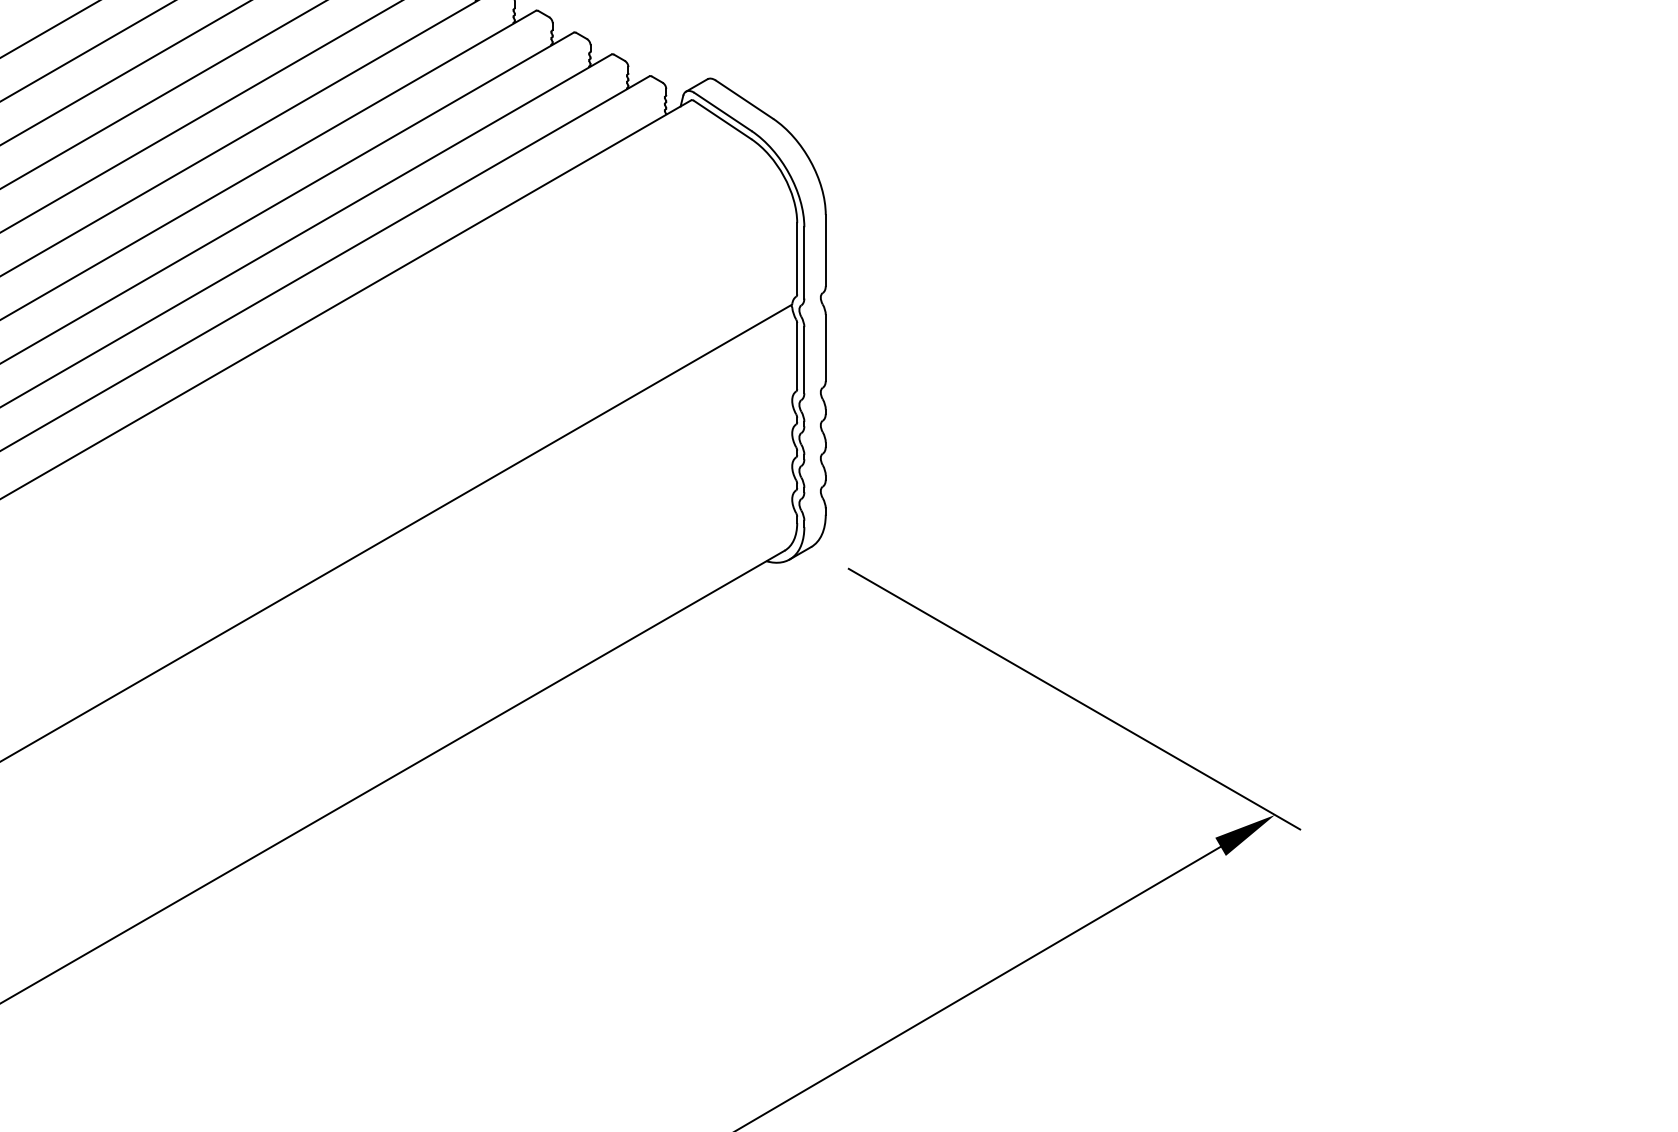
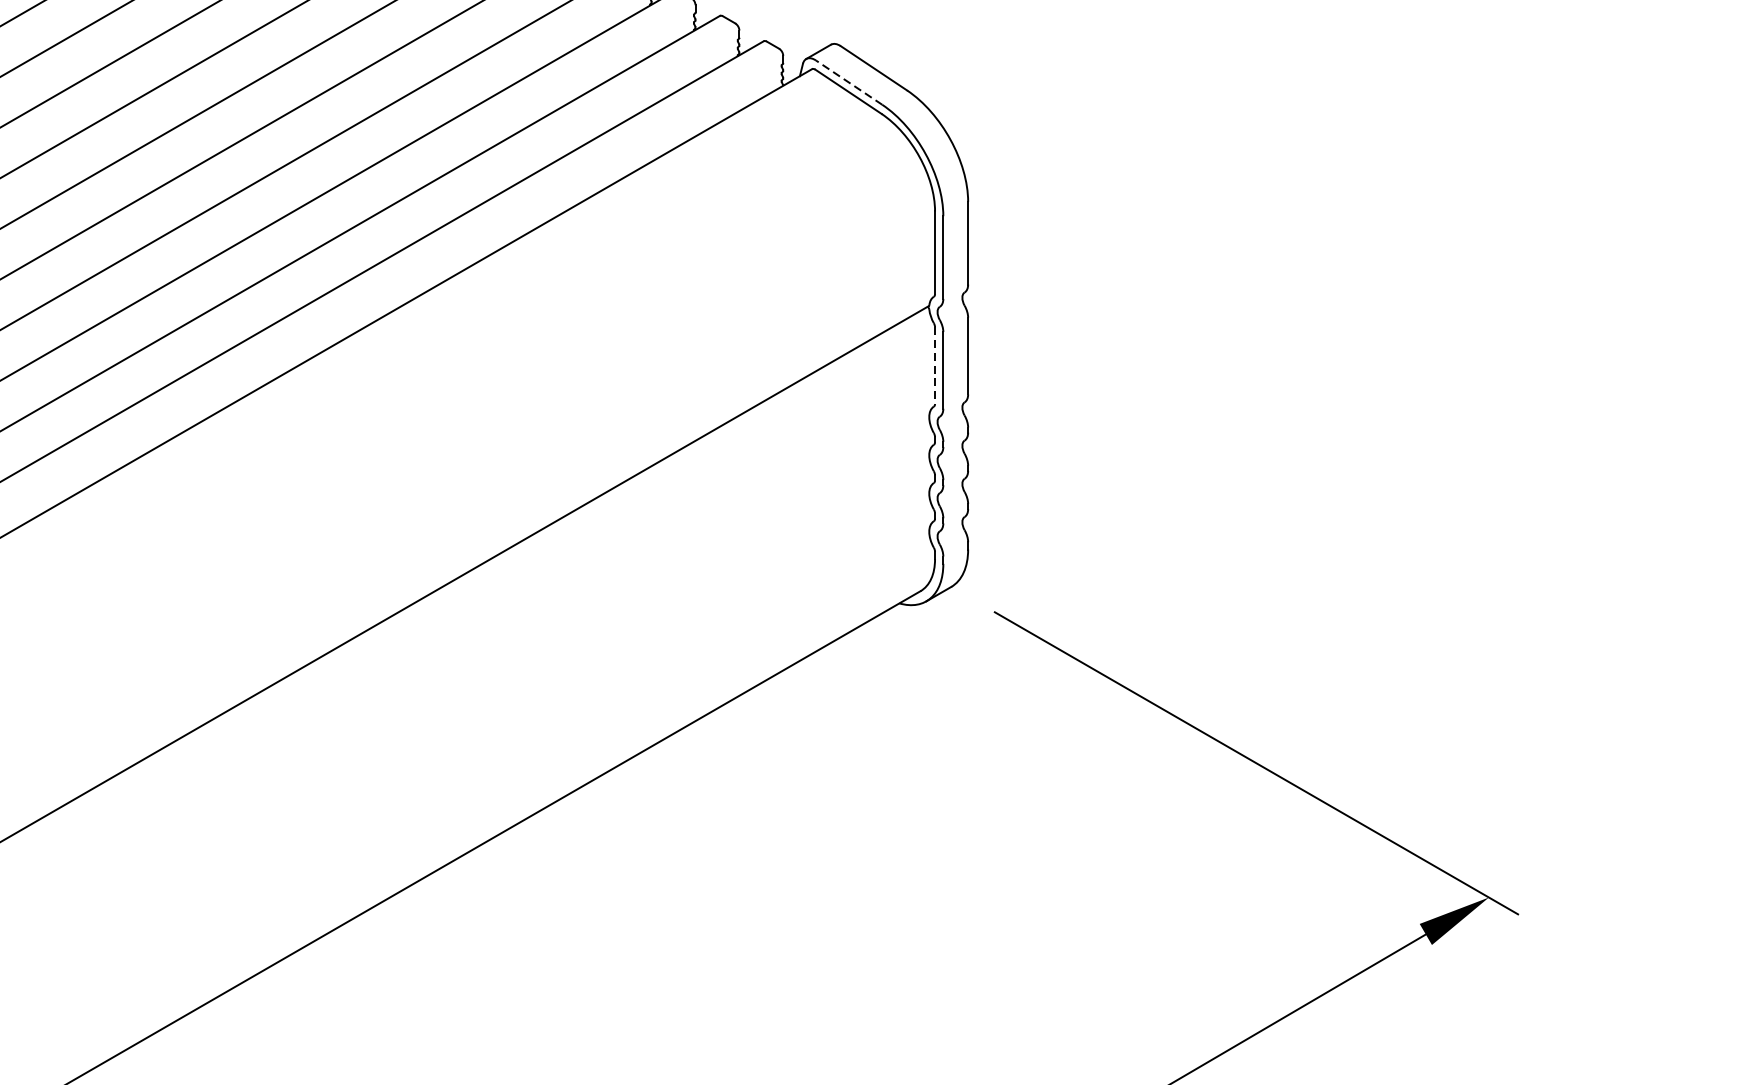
line: (722, 111) -> (848, 82), solid -> dashed
line: (797, 356) -> (935, 366), solid -> dashed

